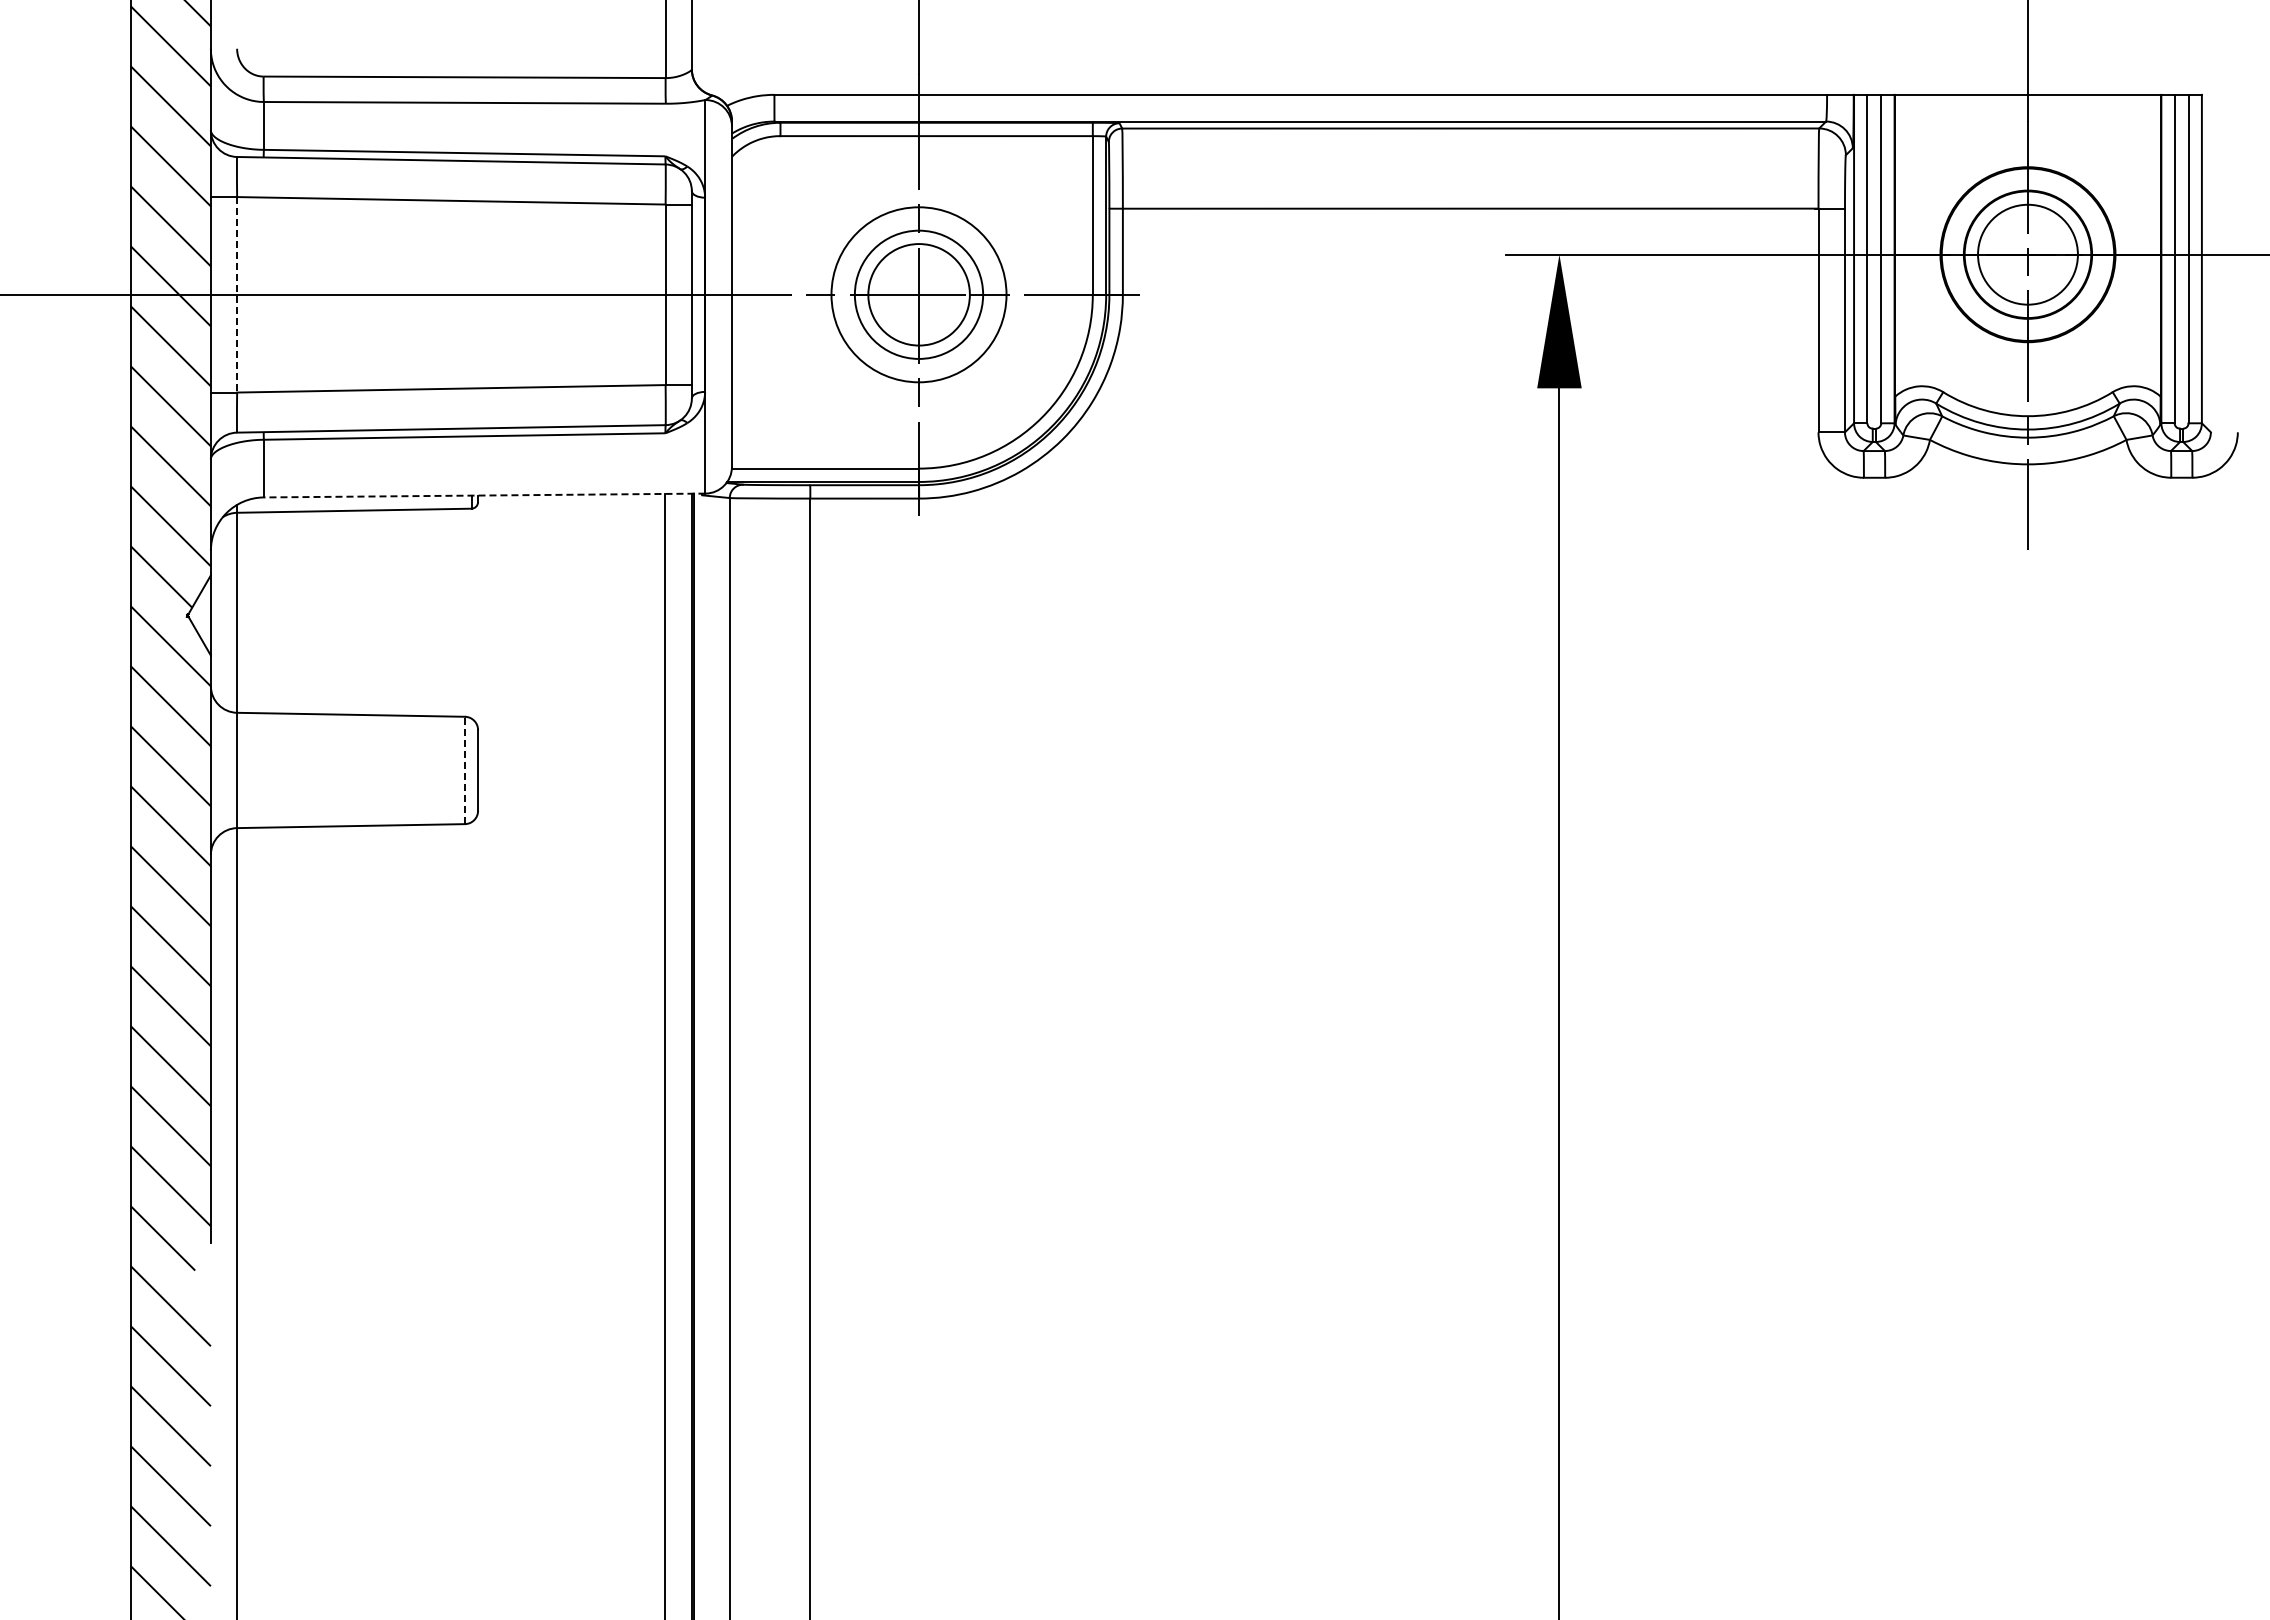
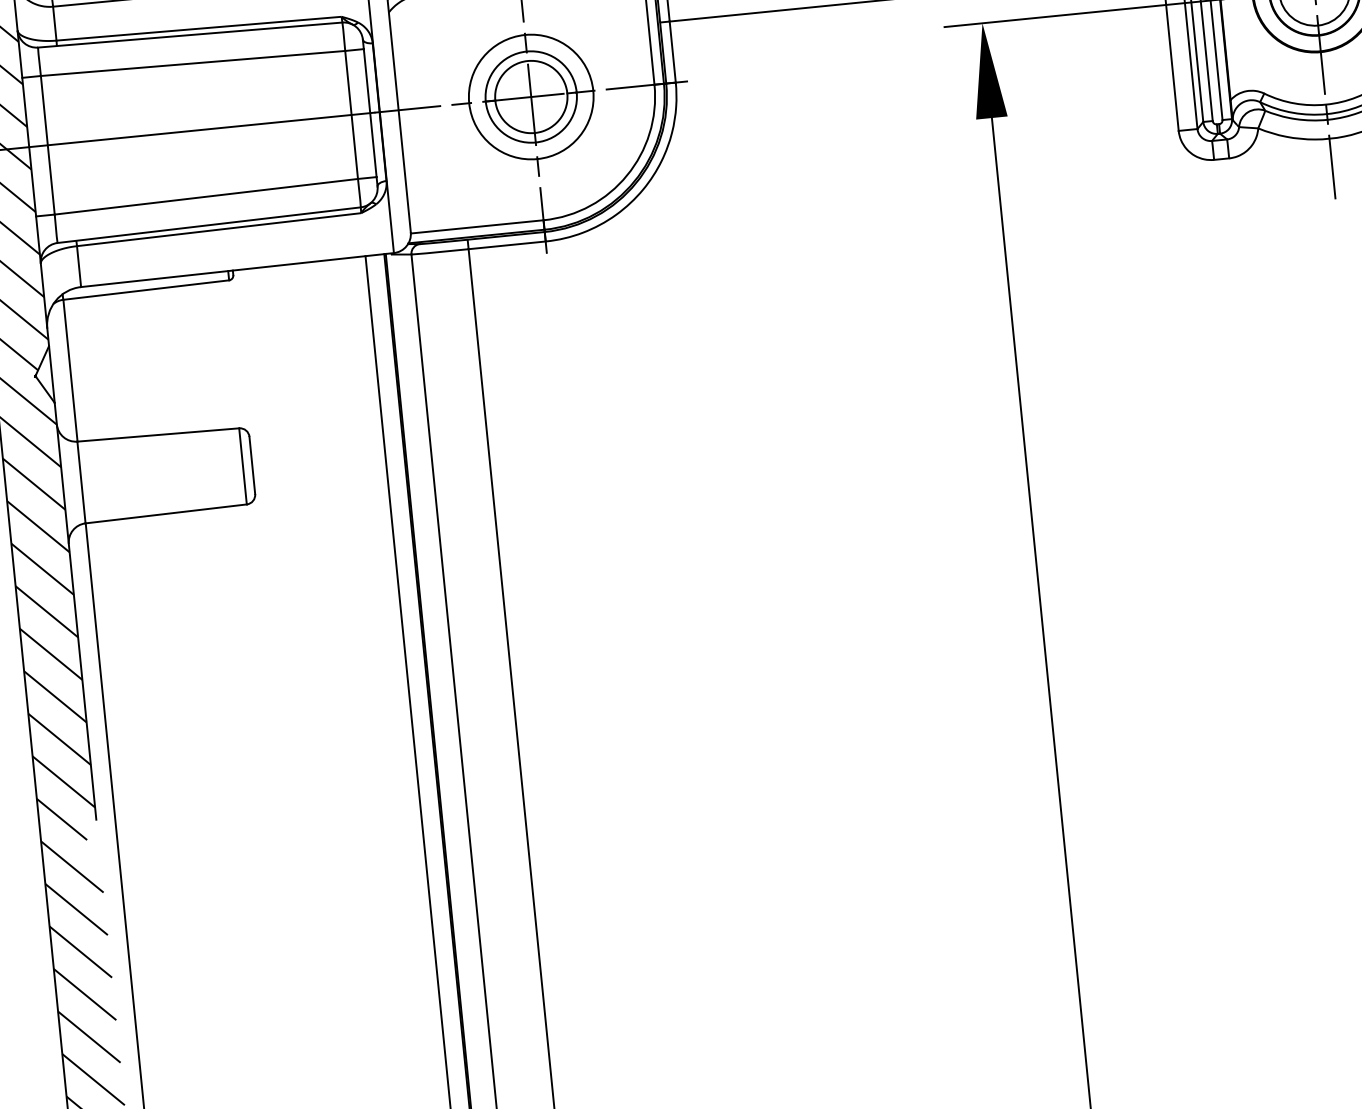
line: (237, 294) -> (48, 145), dashed -> solid
line: (484, 495) -> (237, 270), dashed -> solid
line: (464, 770) -> (242, 466), dashed -> solid

